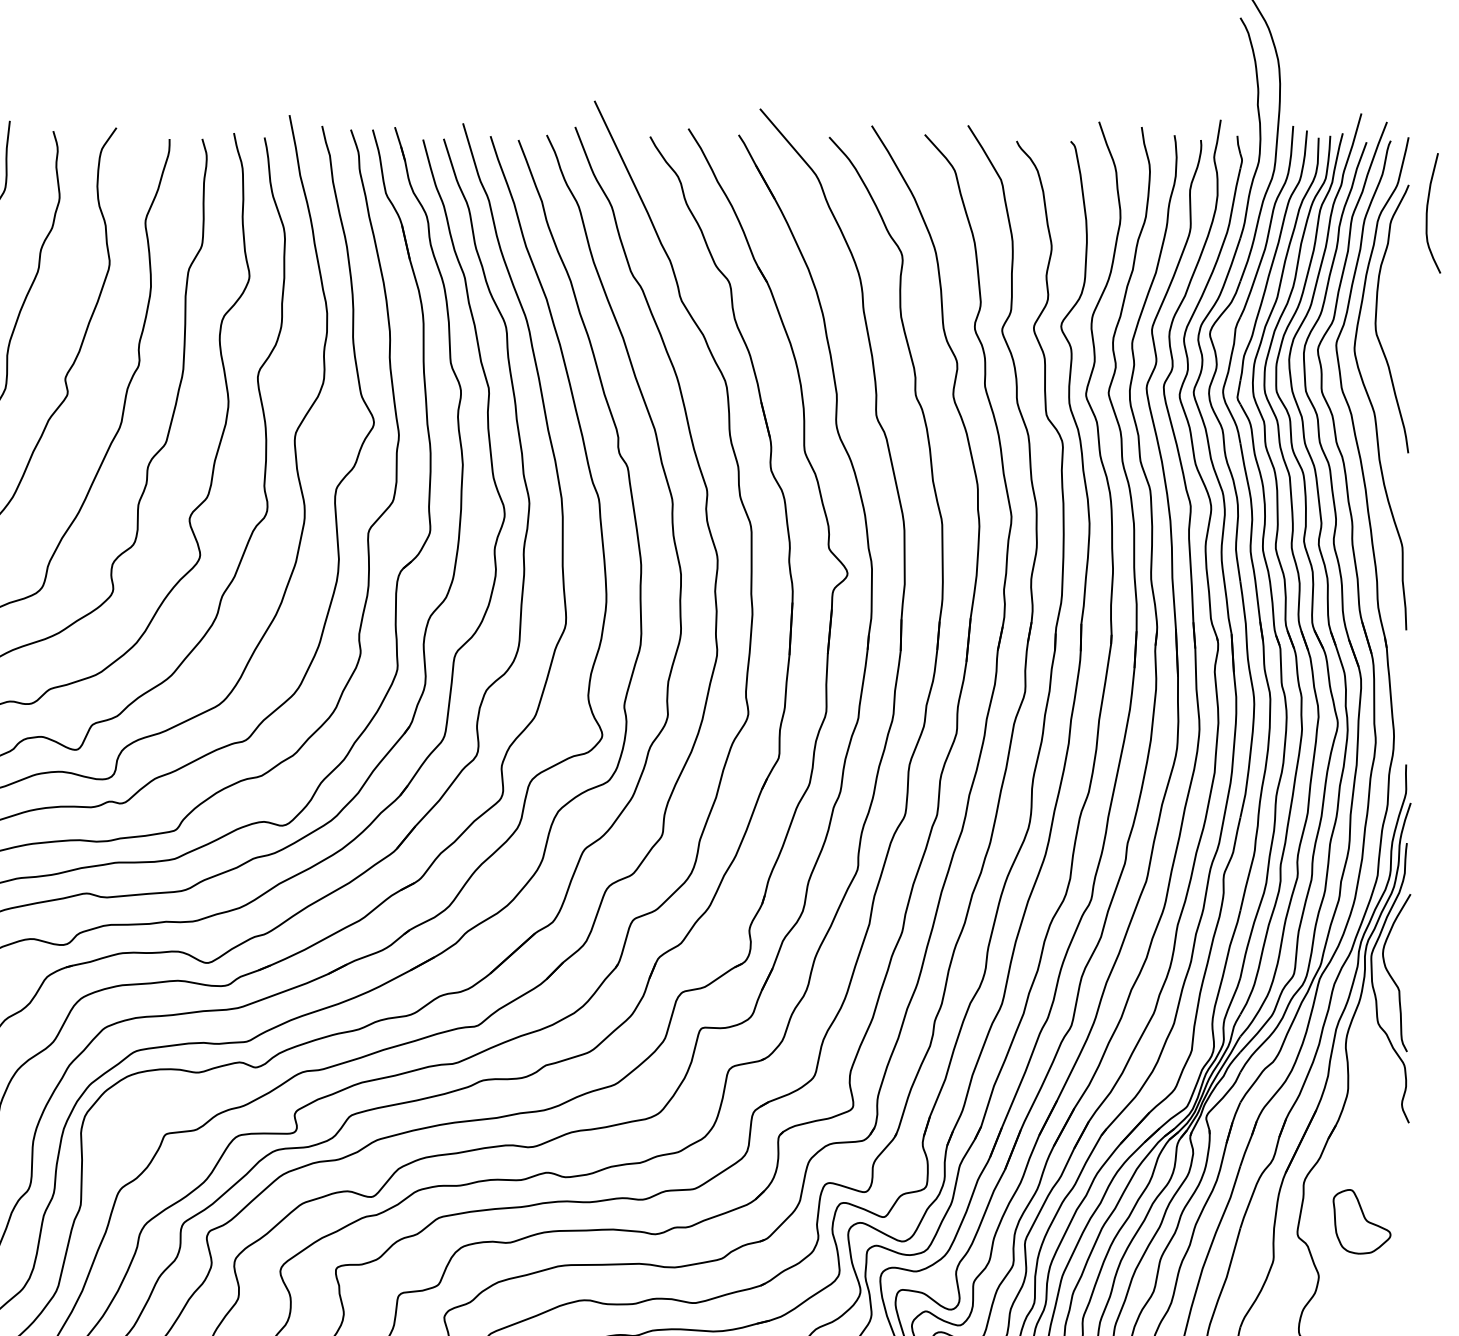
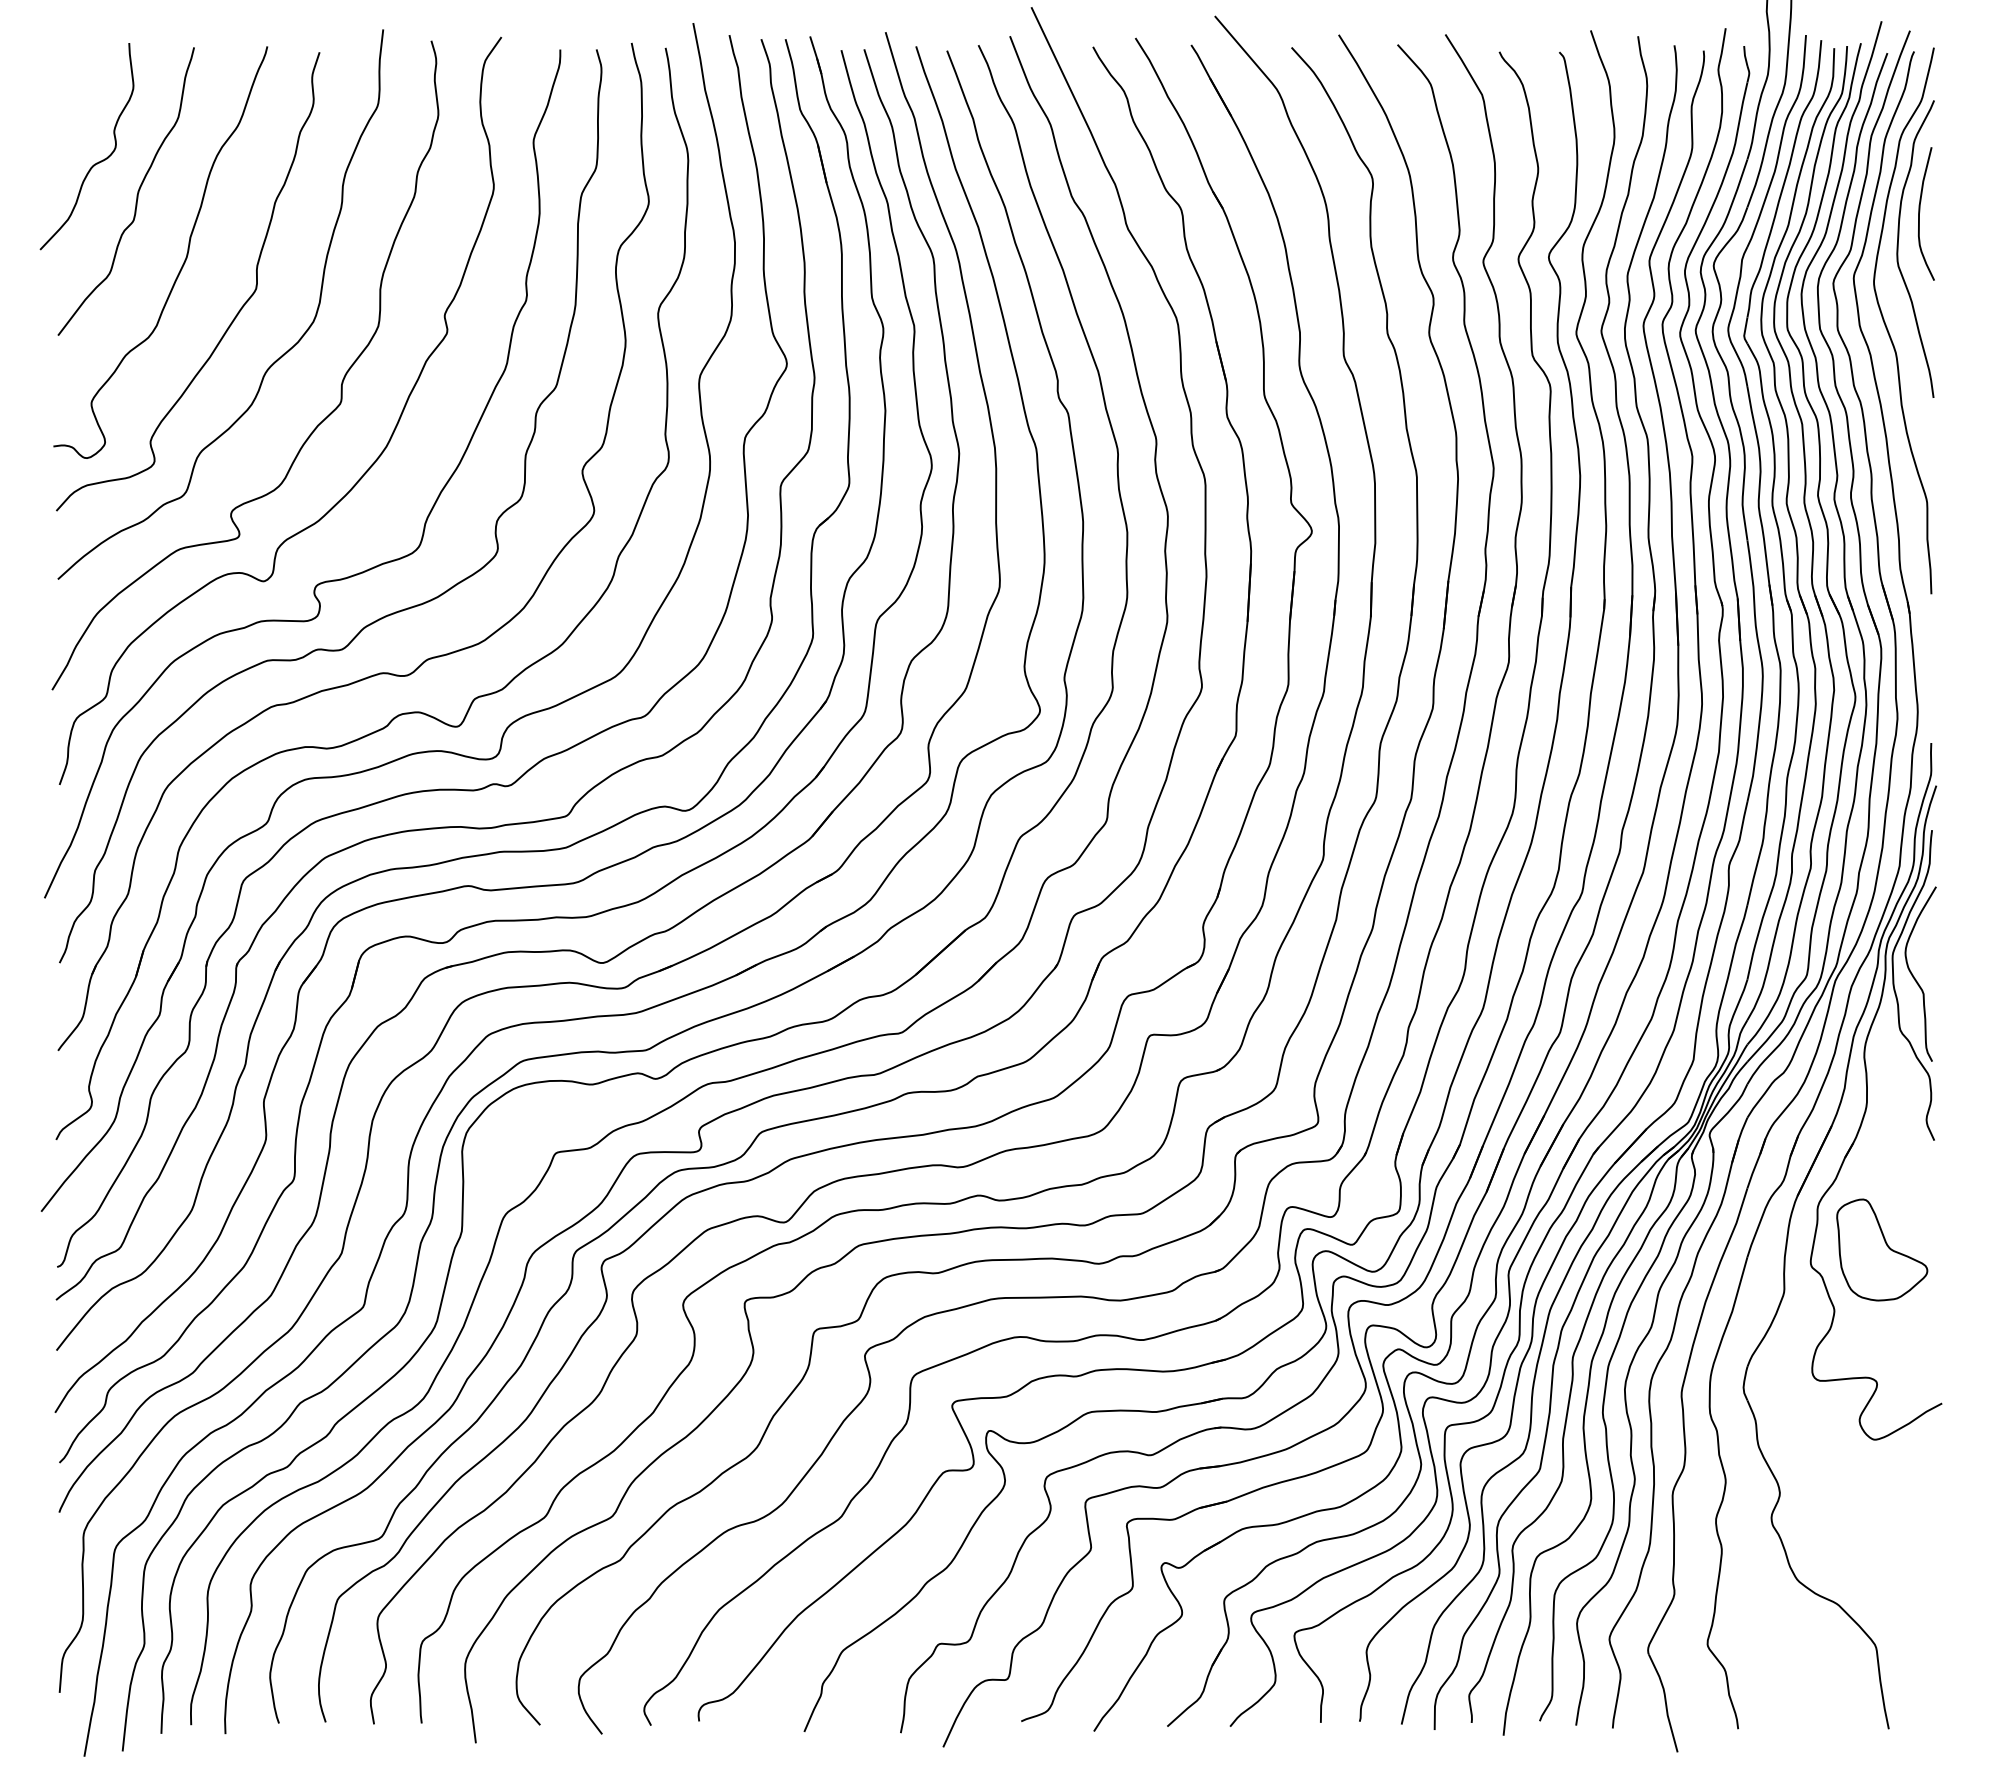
curve: (1428, 212) -> (1920, 212), moved
part: (1362, 1221) -> (1882, 1249), size x1.43

